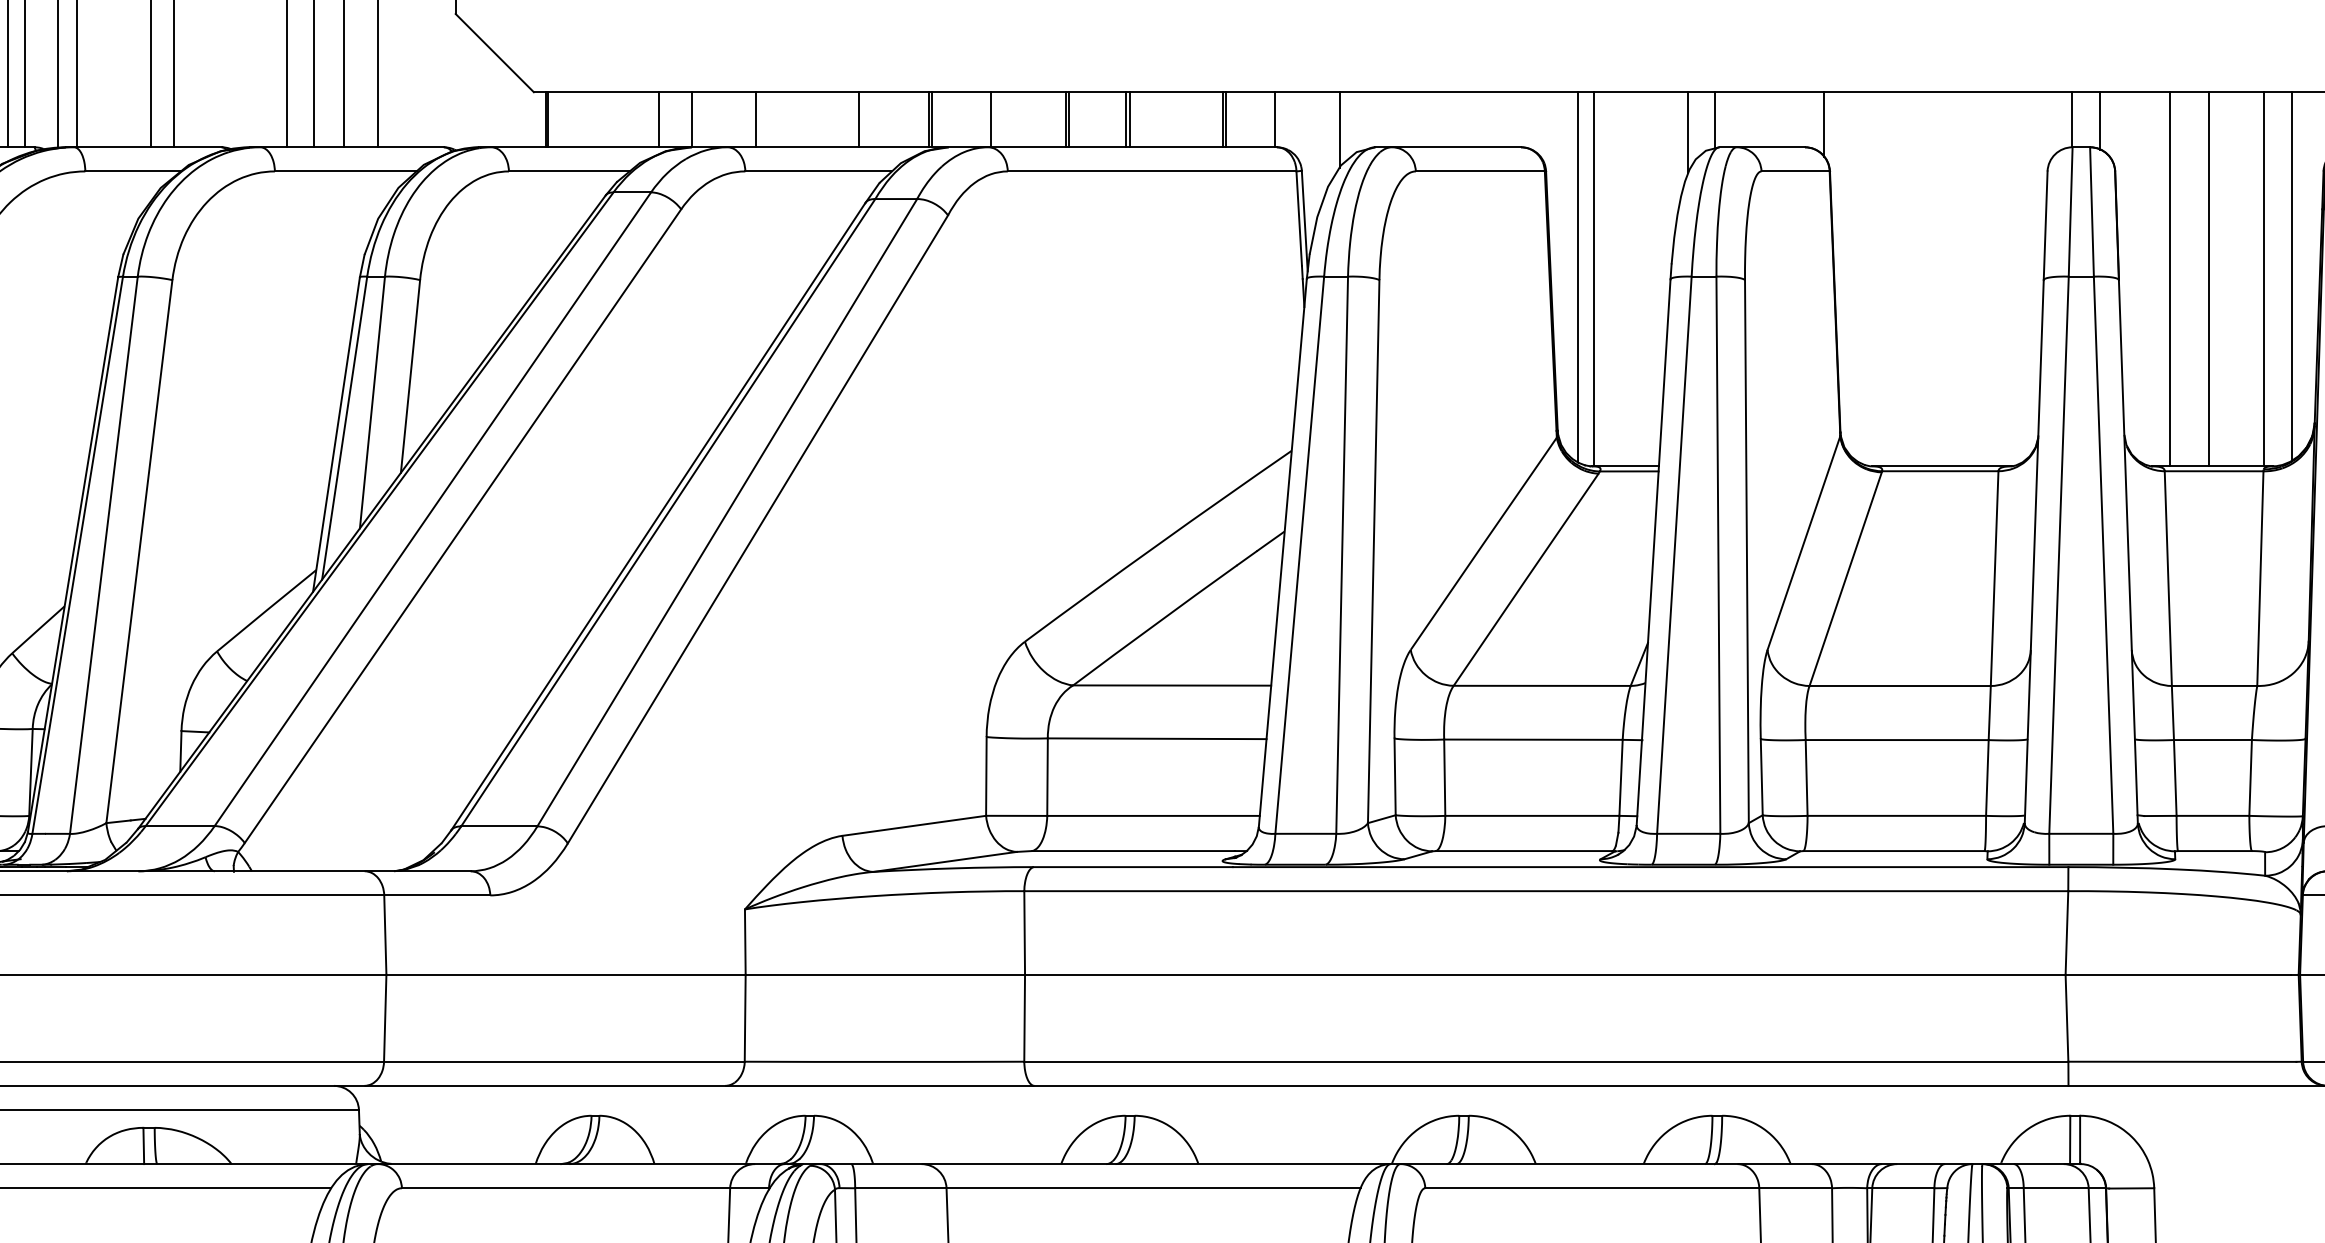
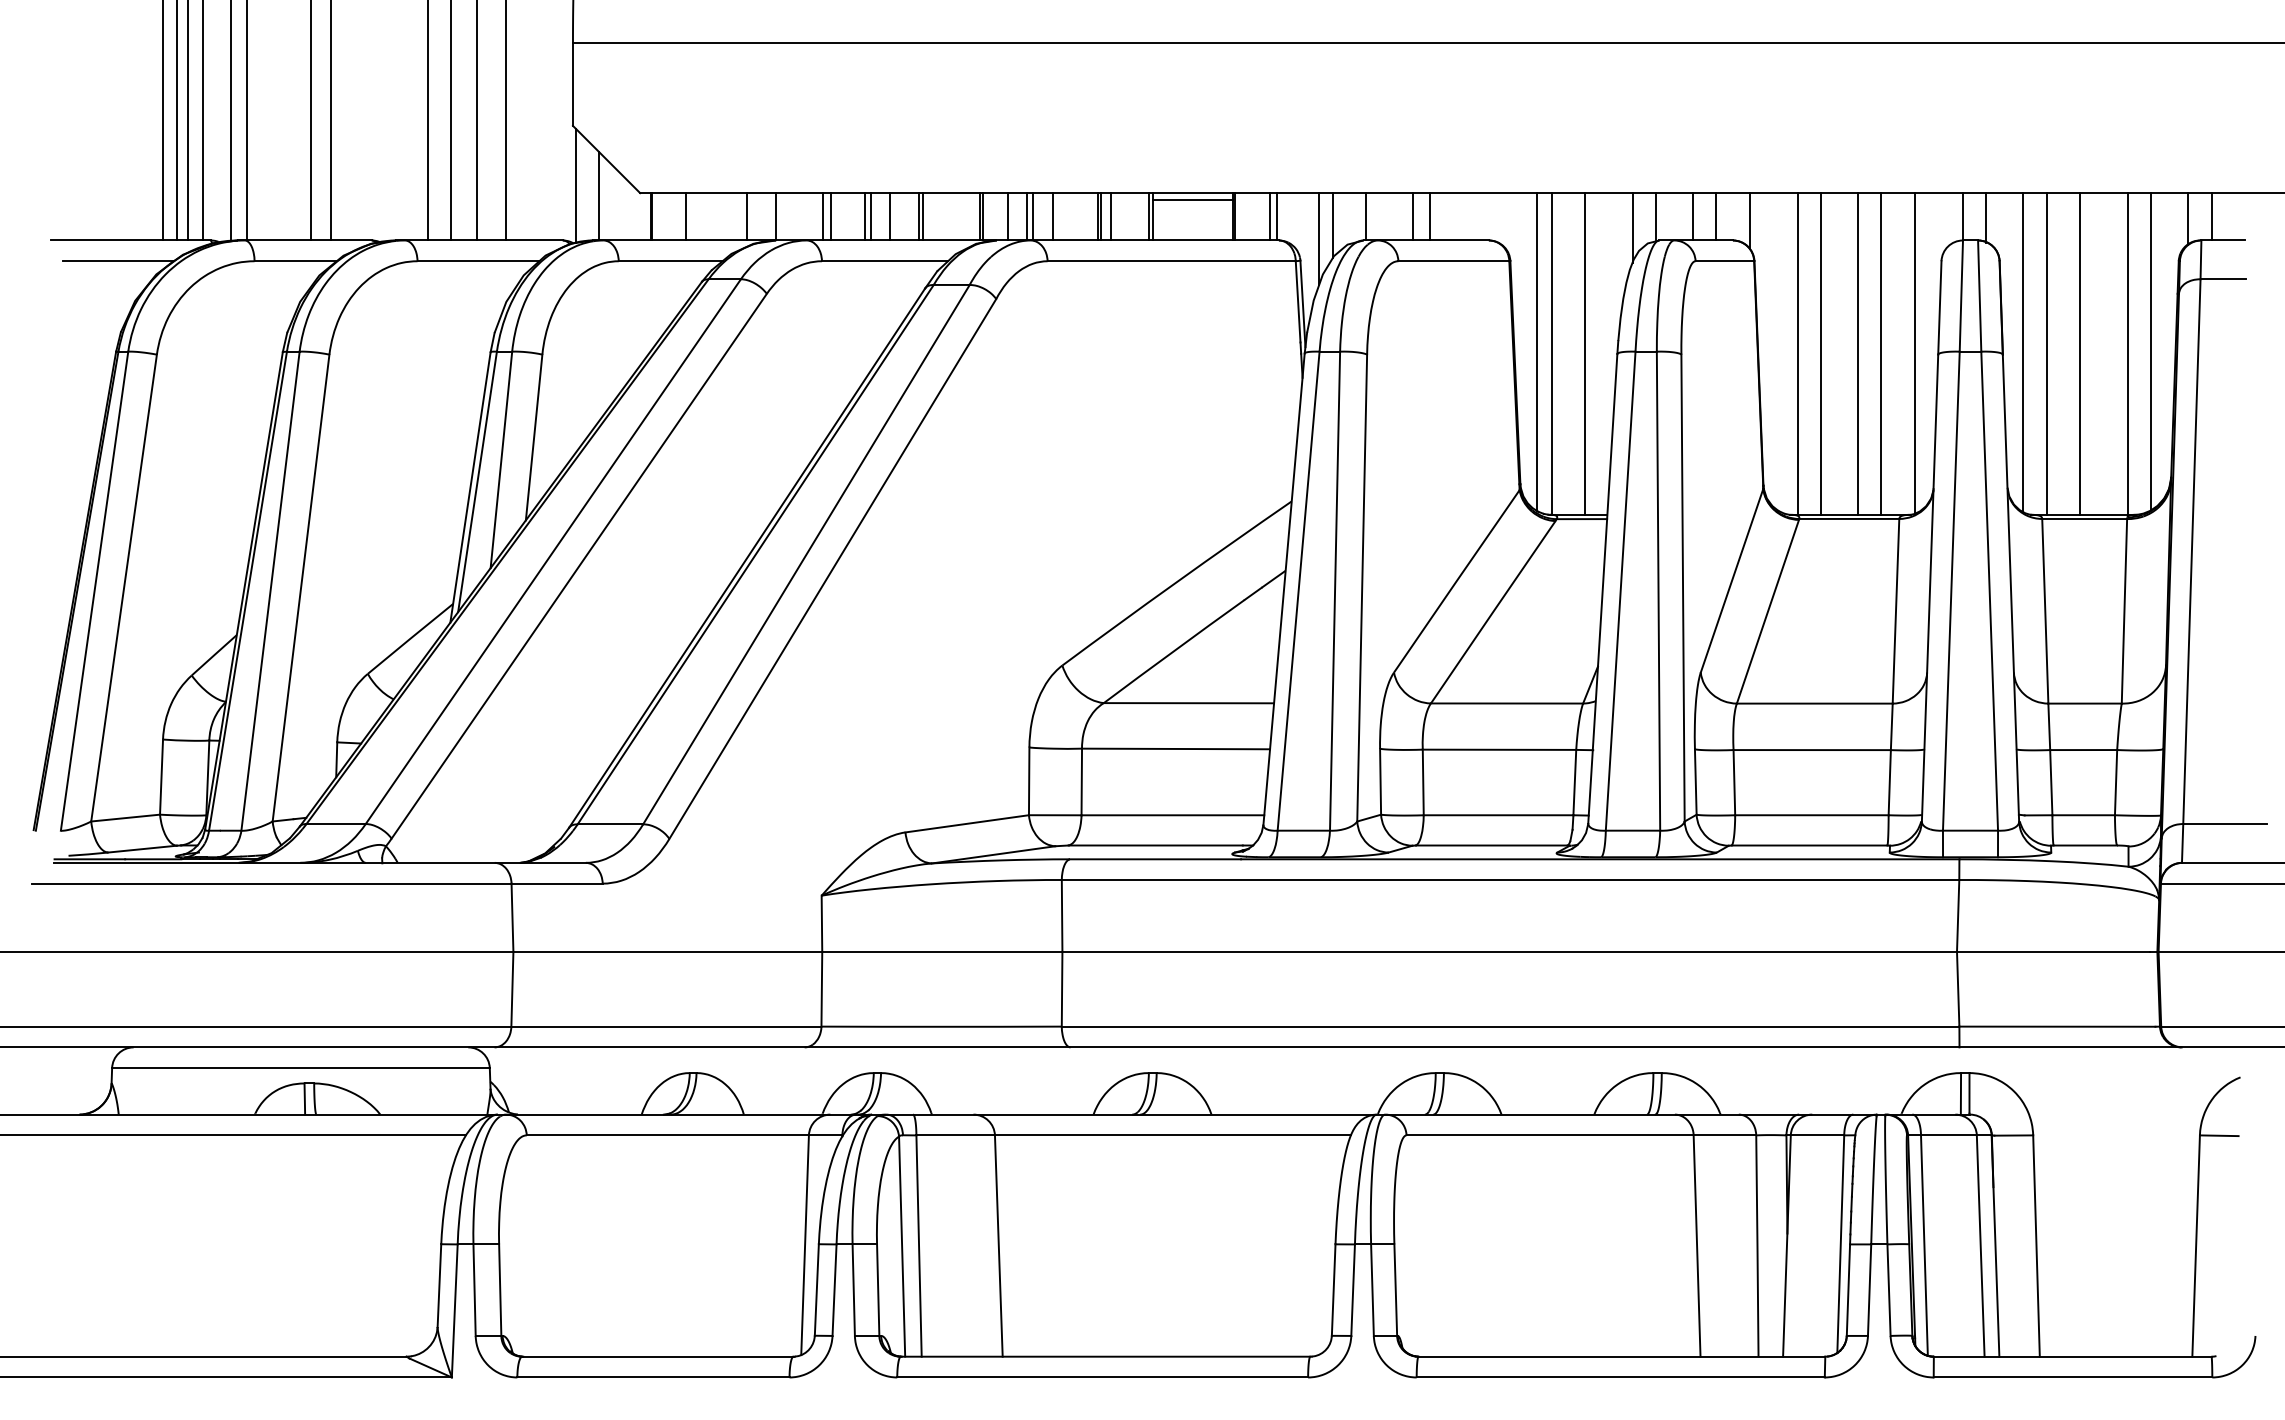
line: (459, 83) -> (576, 185), added
line: (486, 96) -> (599, 196), added
line: (1176, 99) -> (1192, 199), added
line: (586, 119) -> (685, 216), added
line: (745, 119) -> (822, 216), added
line: (794, 119) -> (864, 216), added
line: (802, 119) -> (871, 216), added
line: (825, 119) -> (890, 216), added
line: (862, 119) -> (922, 216), added
line: (962, 119) -> (1008, 216), added
line: (983, 119) -> (1026, 216), added
line: (1014, 119) -> (1053, 216), added
line: (1080, 119) -> (1110, 216), added
line: (1265, 119) -> (1269, 216), added
line: (1378, 119) -> (1366, 216), added
line: (1433, 119) -> (1413, 216), added
line: (1452, 119) -> (1429, 216), added
line: (1759, 119) -> (1693, 216), added
line: (1785, 119) -> (1716, 216), added
line: (1324, 146) -> (1319, 239), added
line: (2142, 277) -> (2023, 352), added
line: (1633, 278) -> (1585, 353), added
line: (1880, 278) -> (1797, 353), added
line: (1907, 278) -> (1821, 353), added
line: (1951, 278) -> (1858, 353), added
line: (1977, 278) -> (1881, 353), added
line: (2016, 278) -> (1914, 353), added

